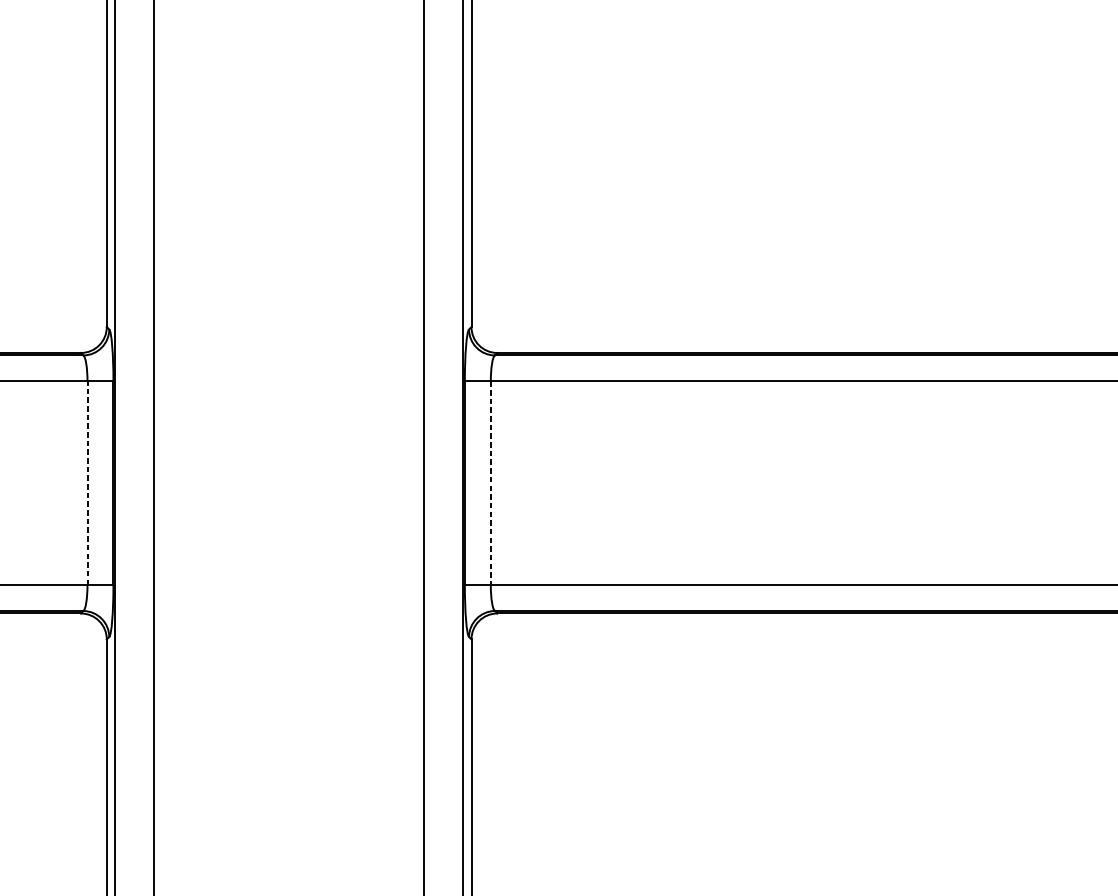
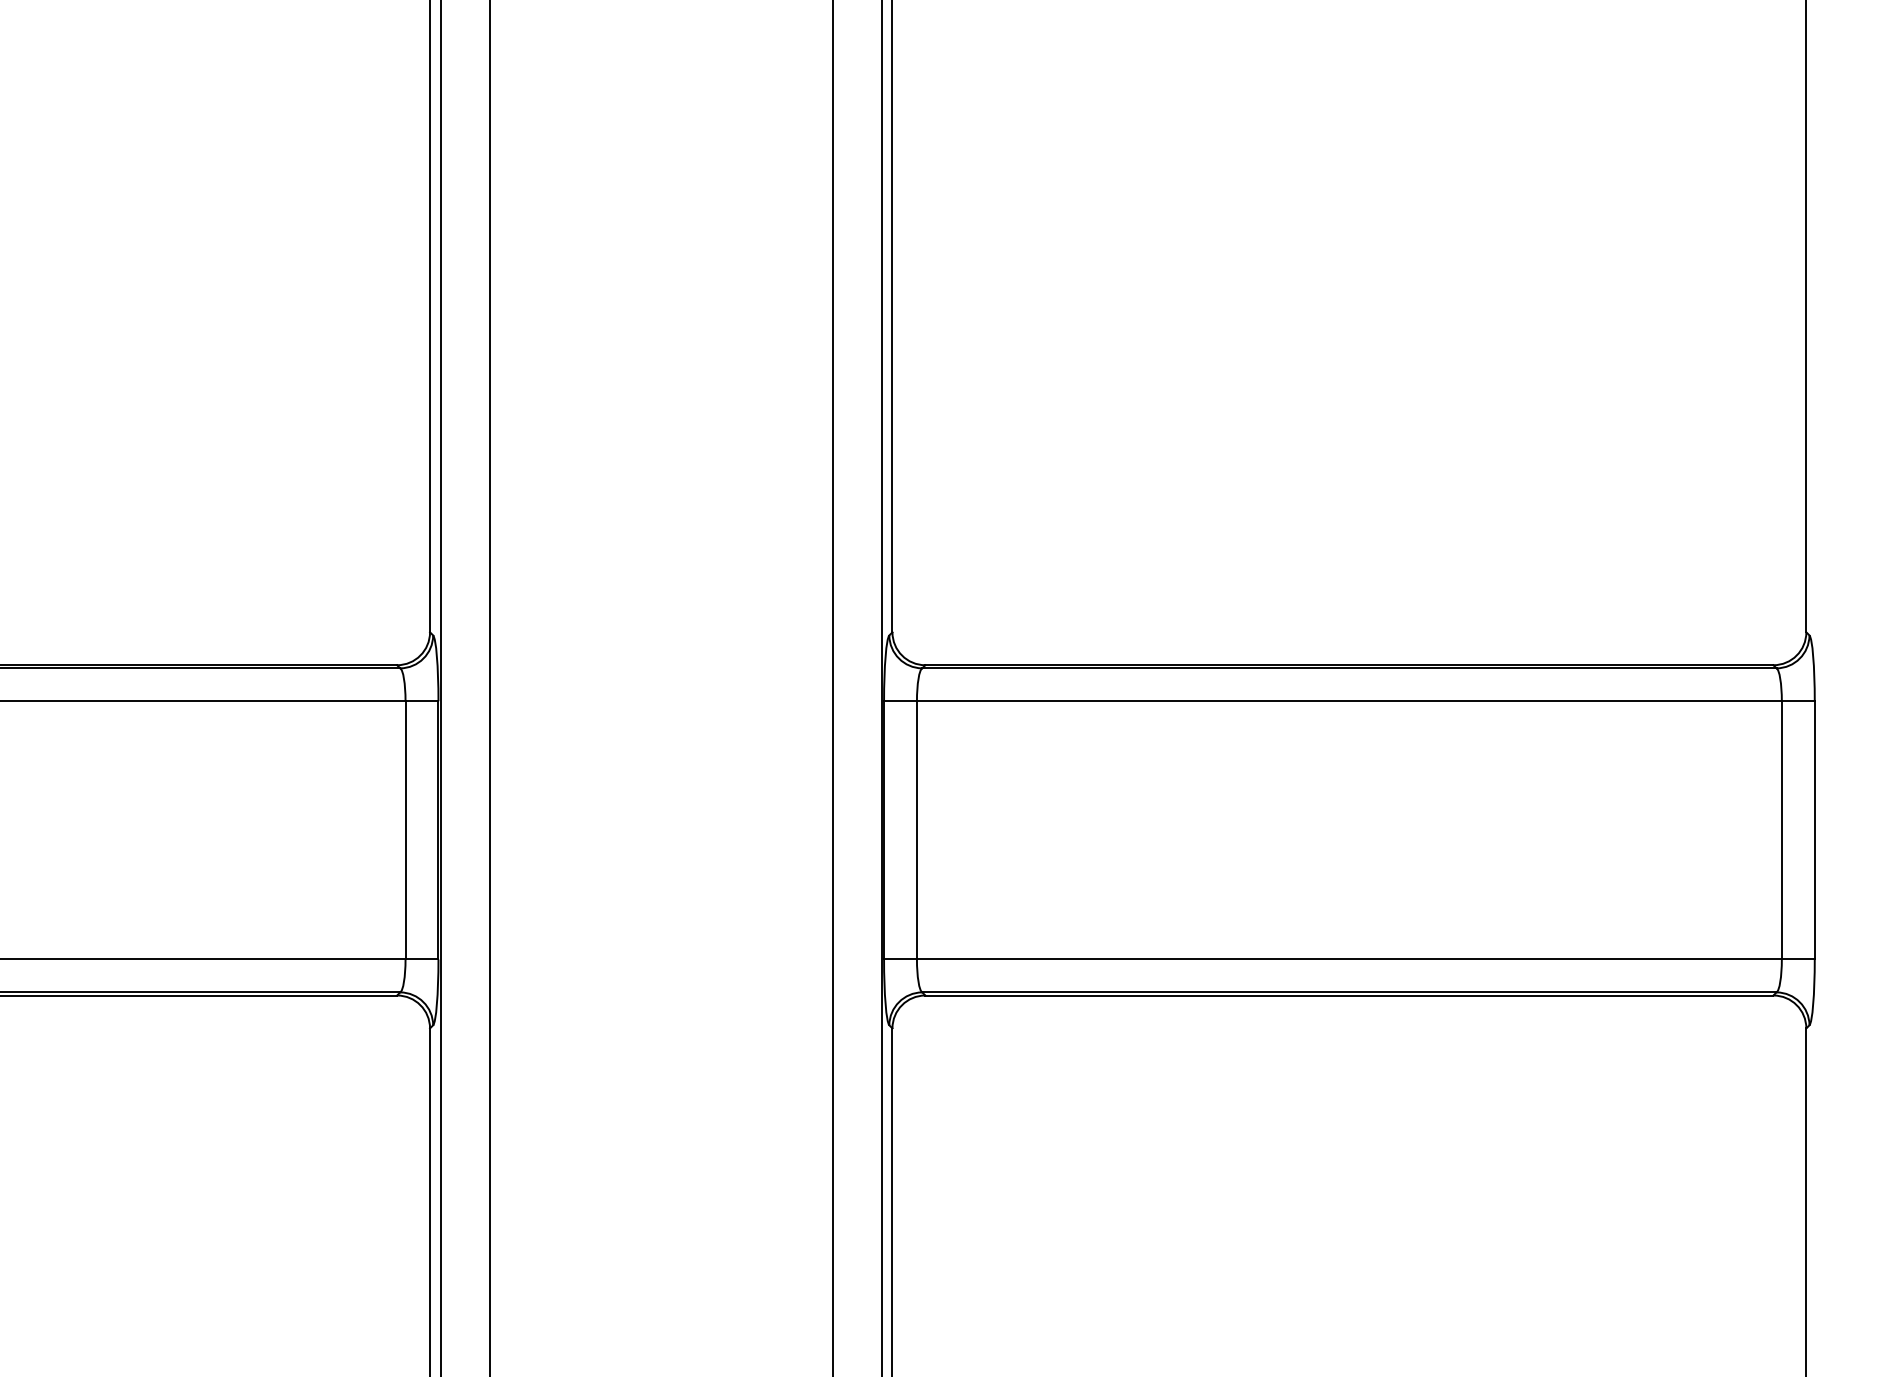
line: (87, 482) -> (405, 829), dashed -> solid
line: (490, 483) -> (916, 830), dashed -> solid

